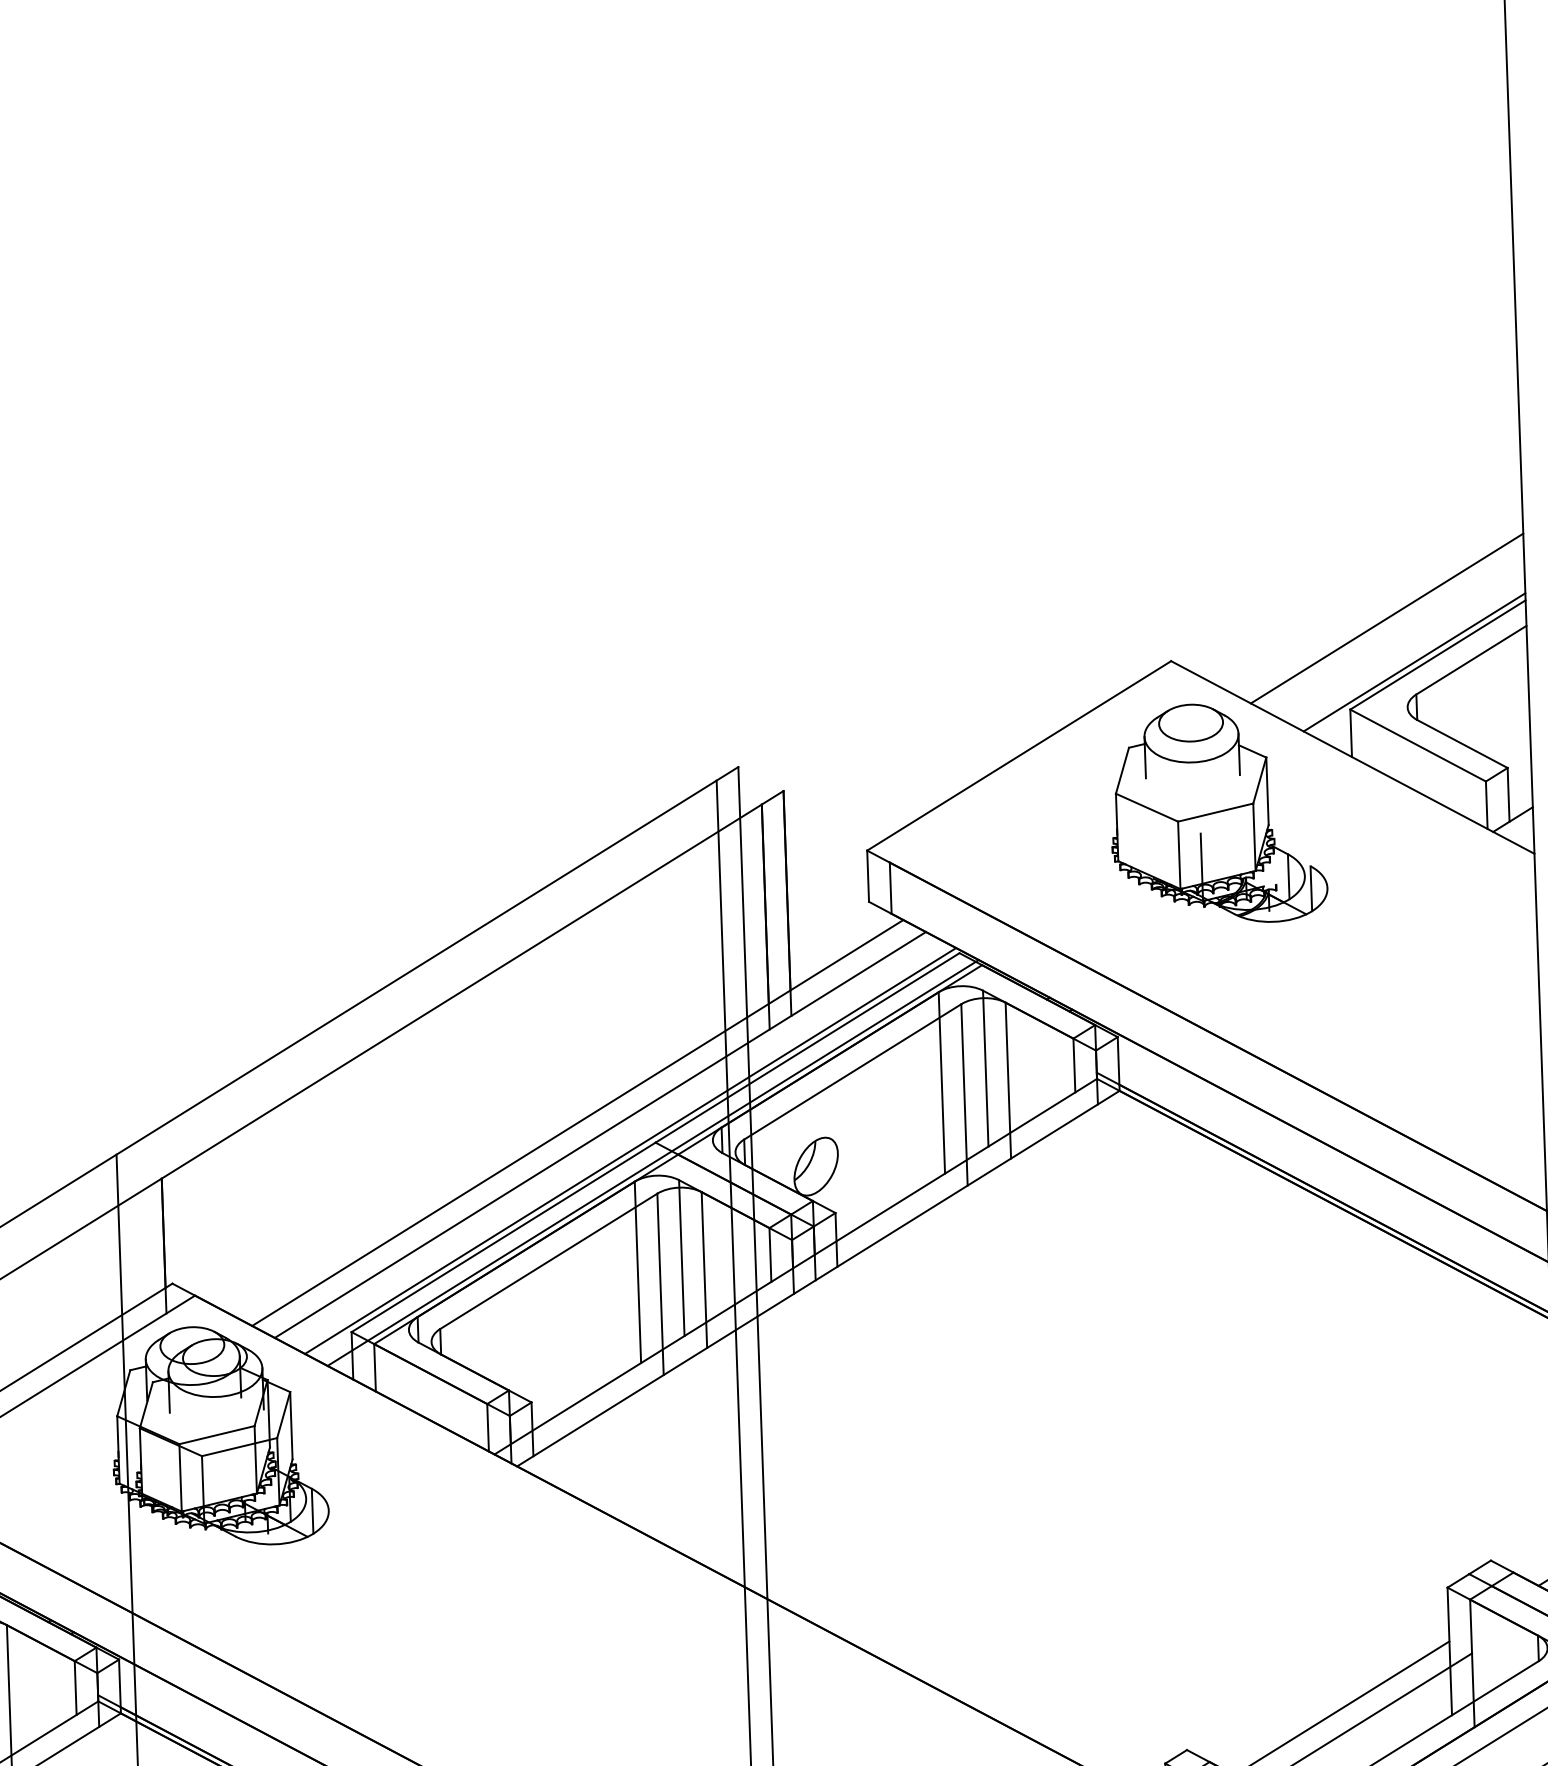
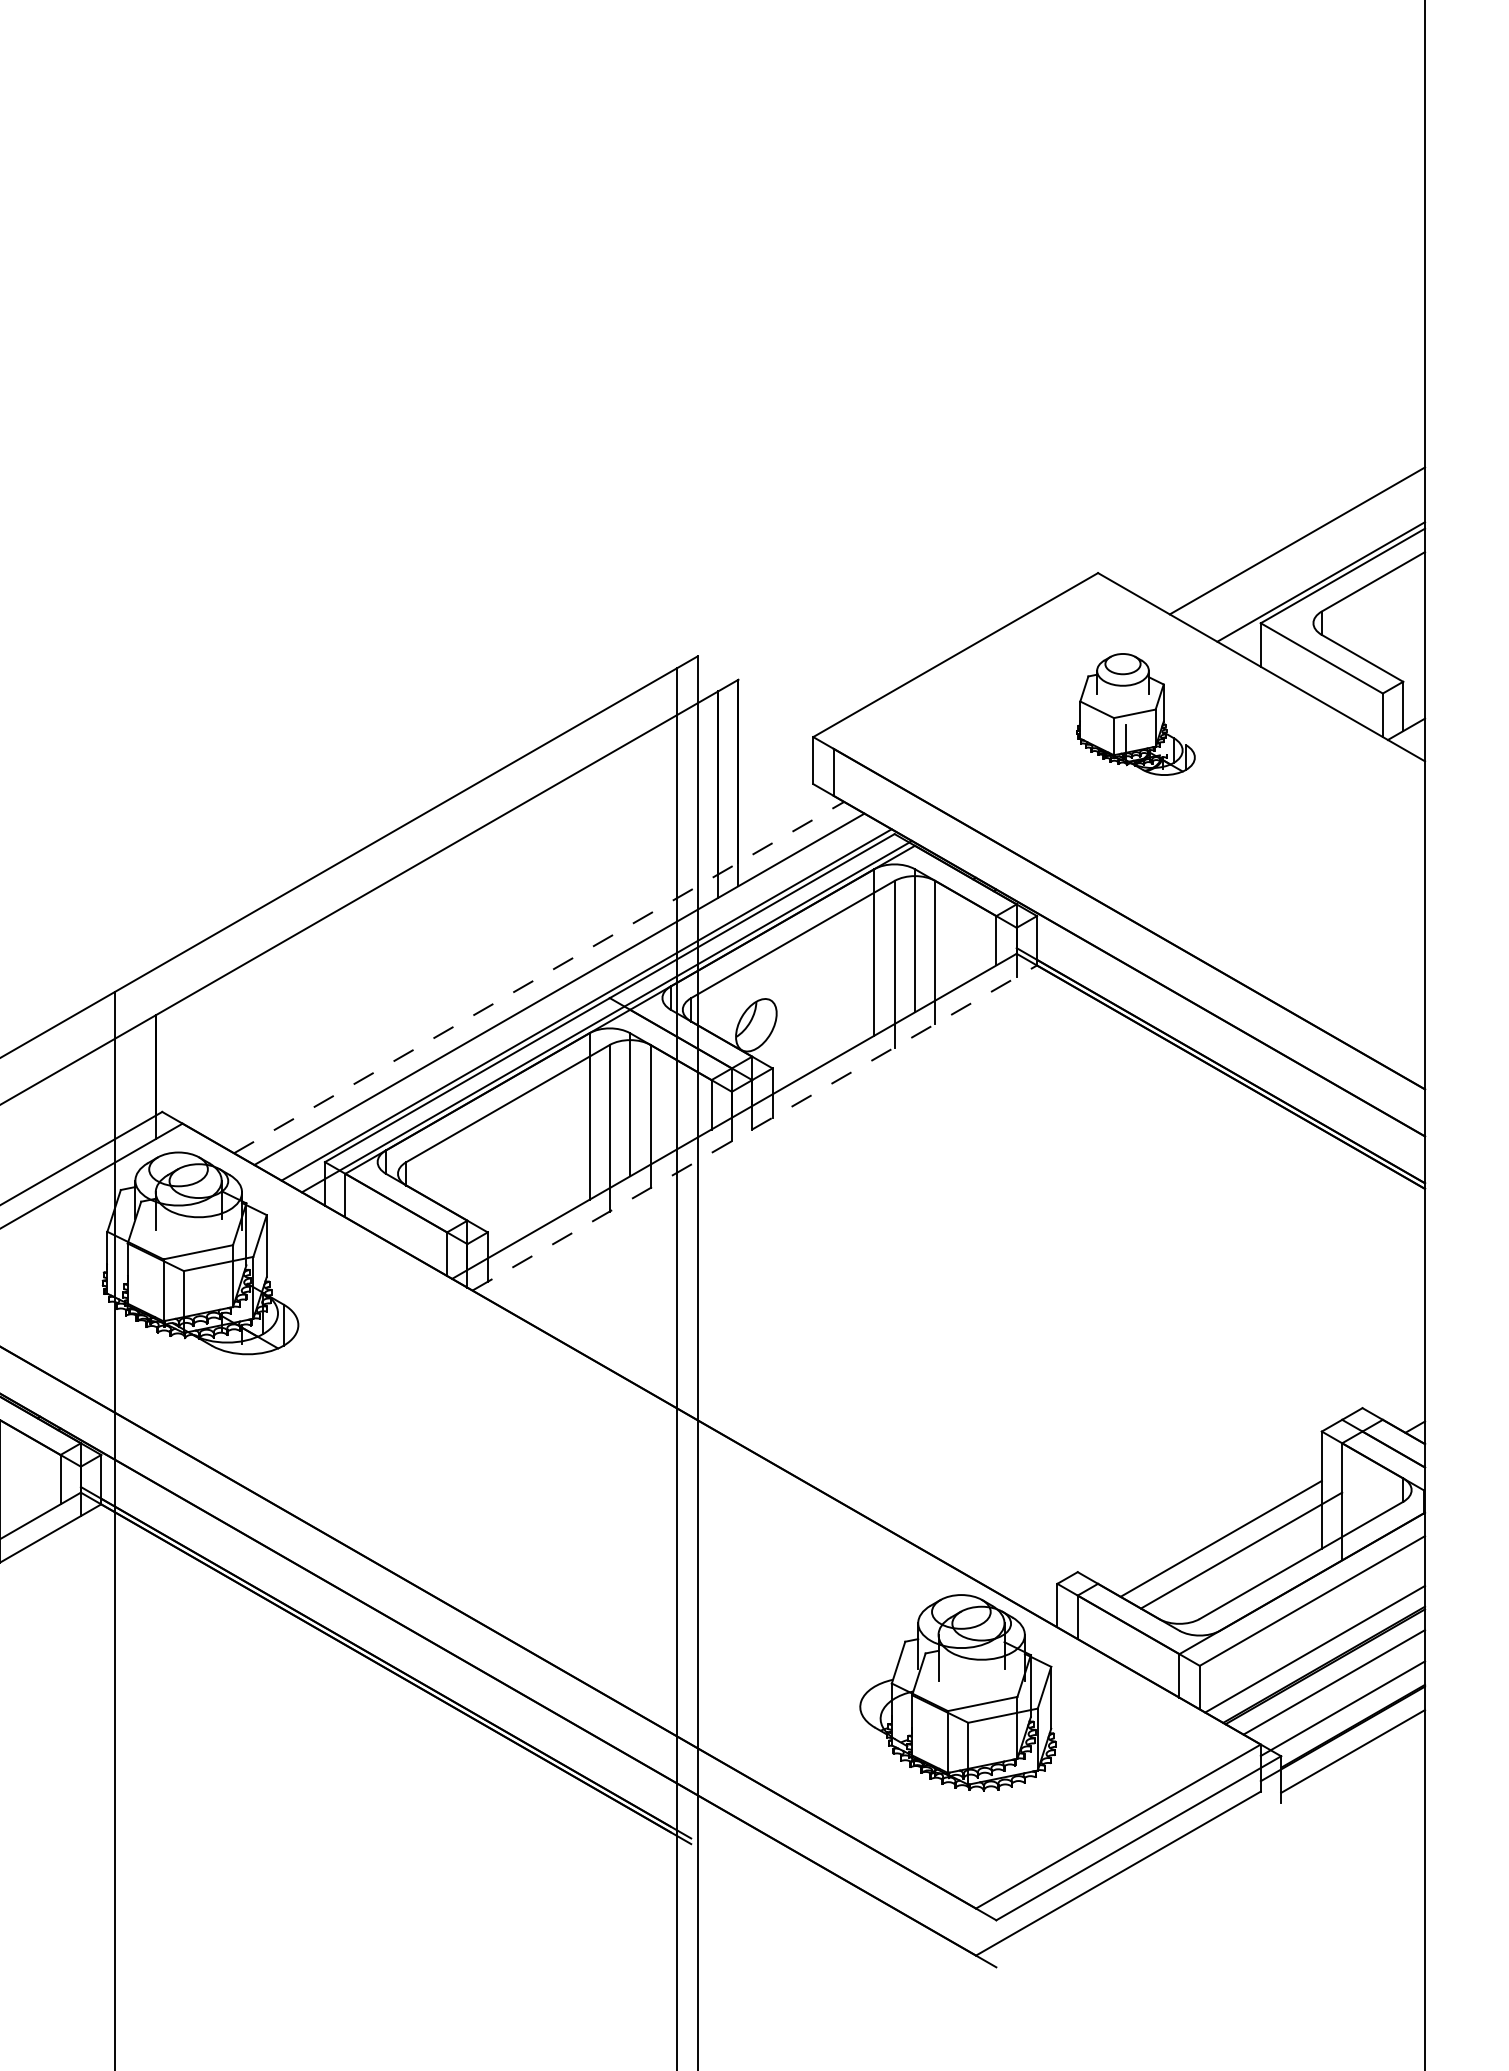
part: (1217, 813) -> (1135, 714), size x0.6
line: (578, 1122) -> (539, 977), solid -> dashed
line: (818, 1279) -> (754, 1128), solid -> dashed

